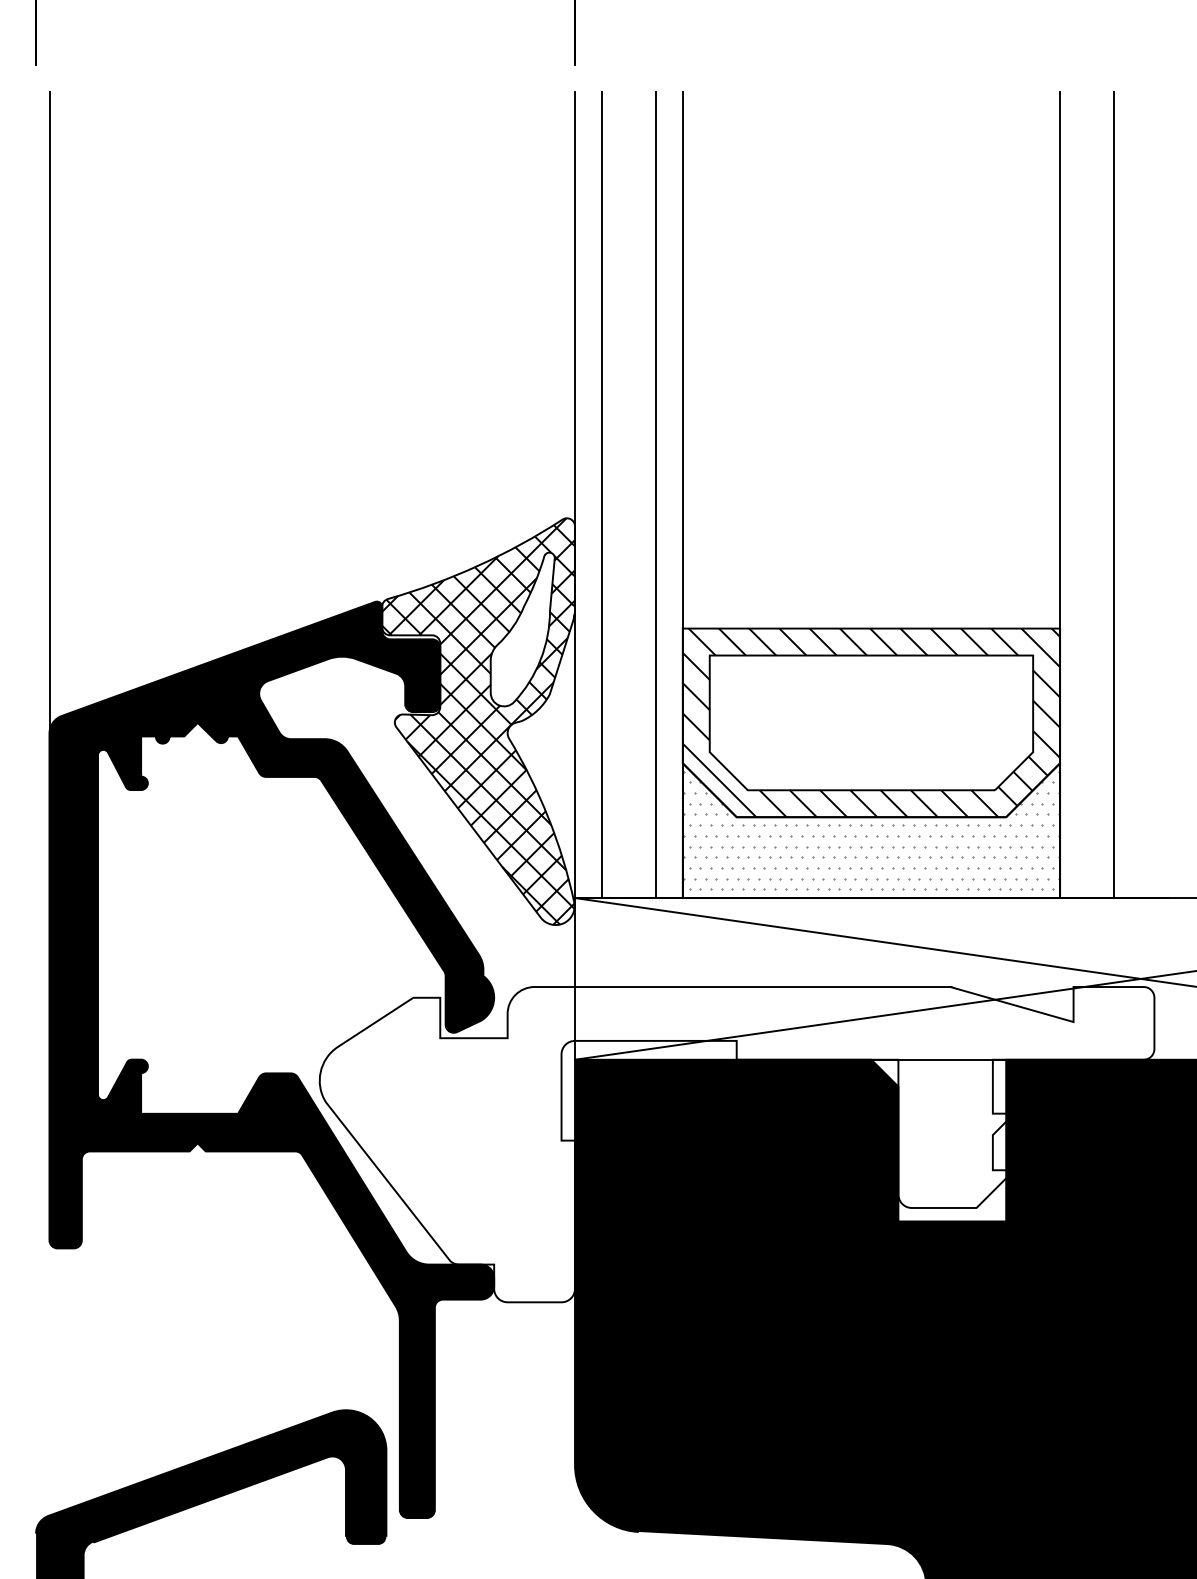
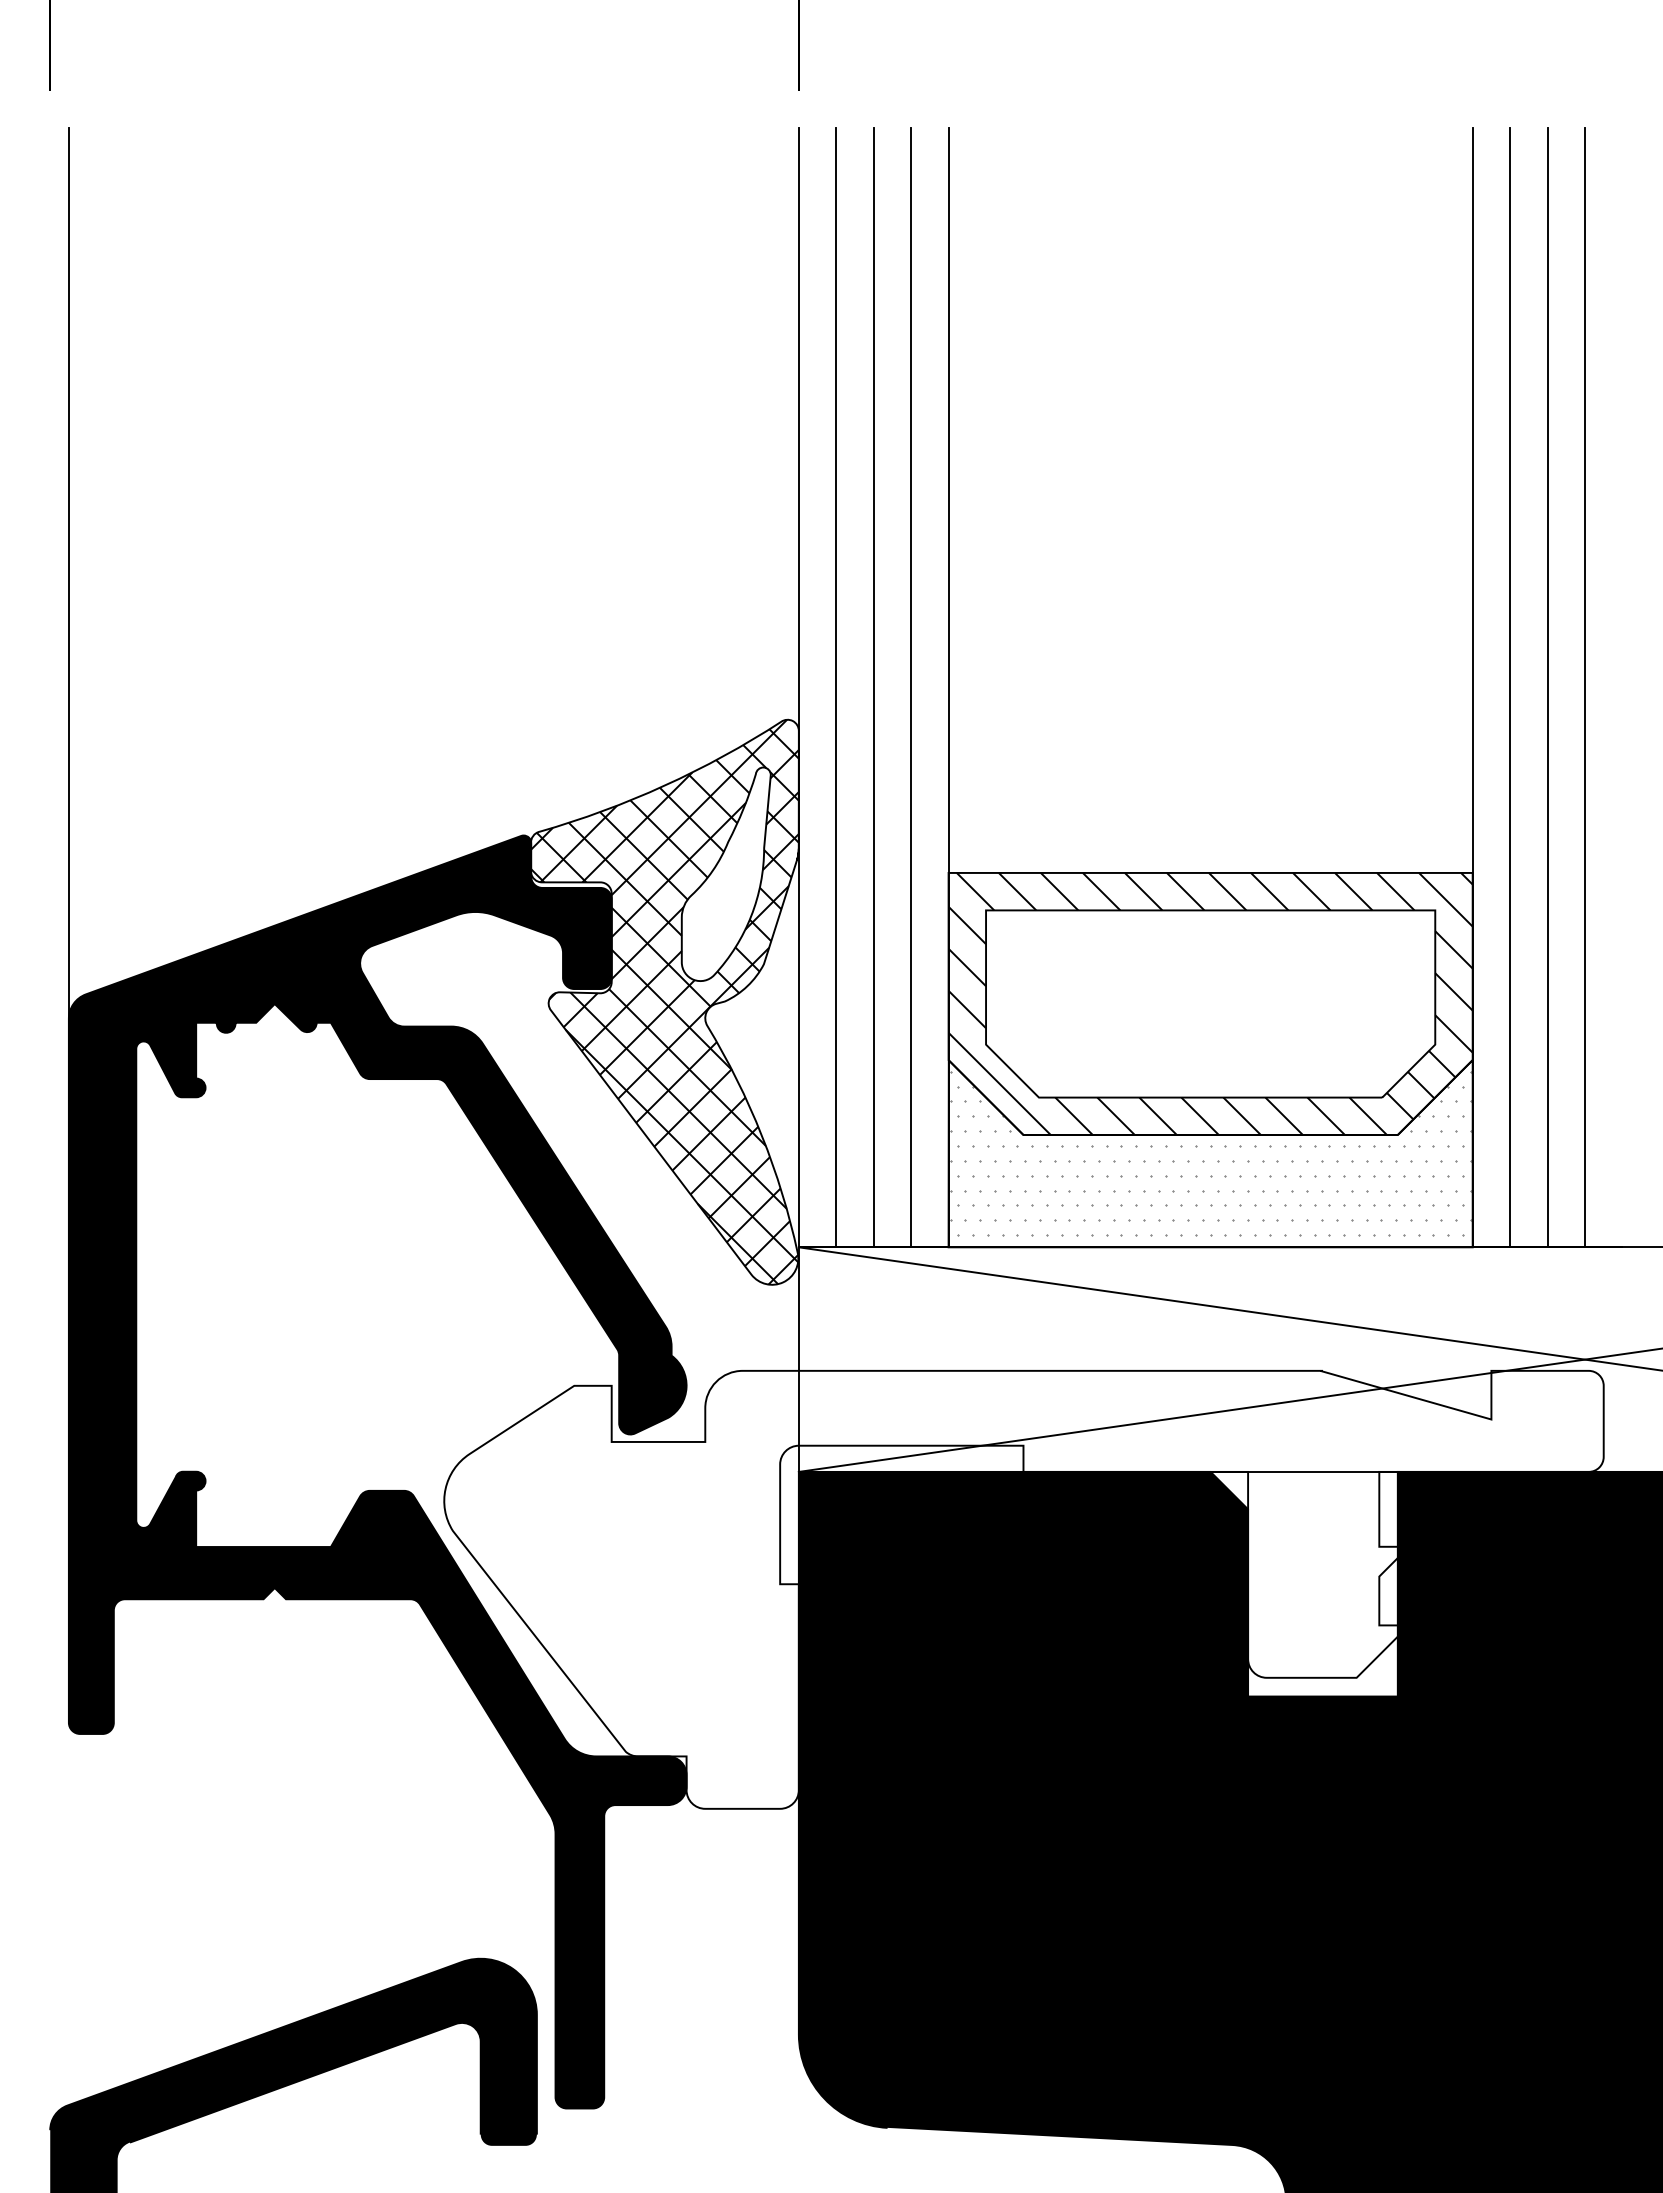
line: (628, 495) -> (873, 687), added
line: (1087, 495) -> (1510, 687), added
line: (1141, 495) -> (1585, 687), added

